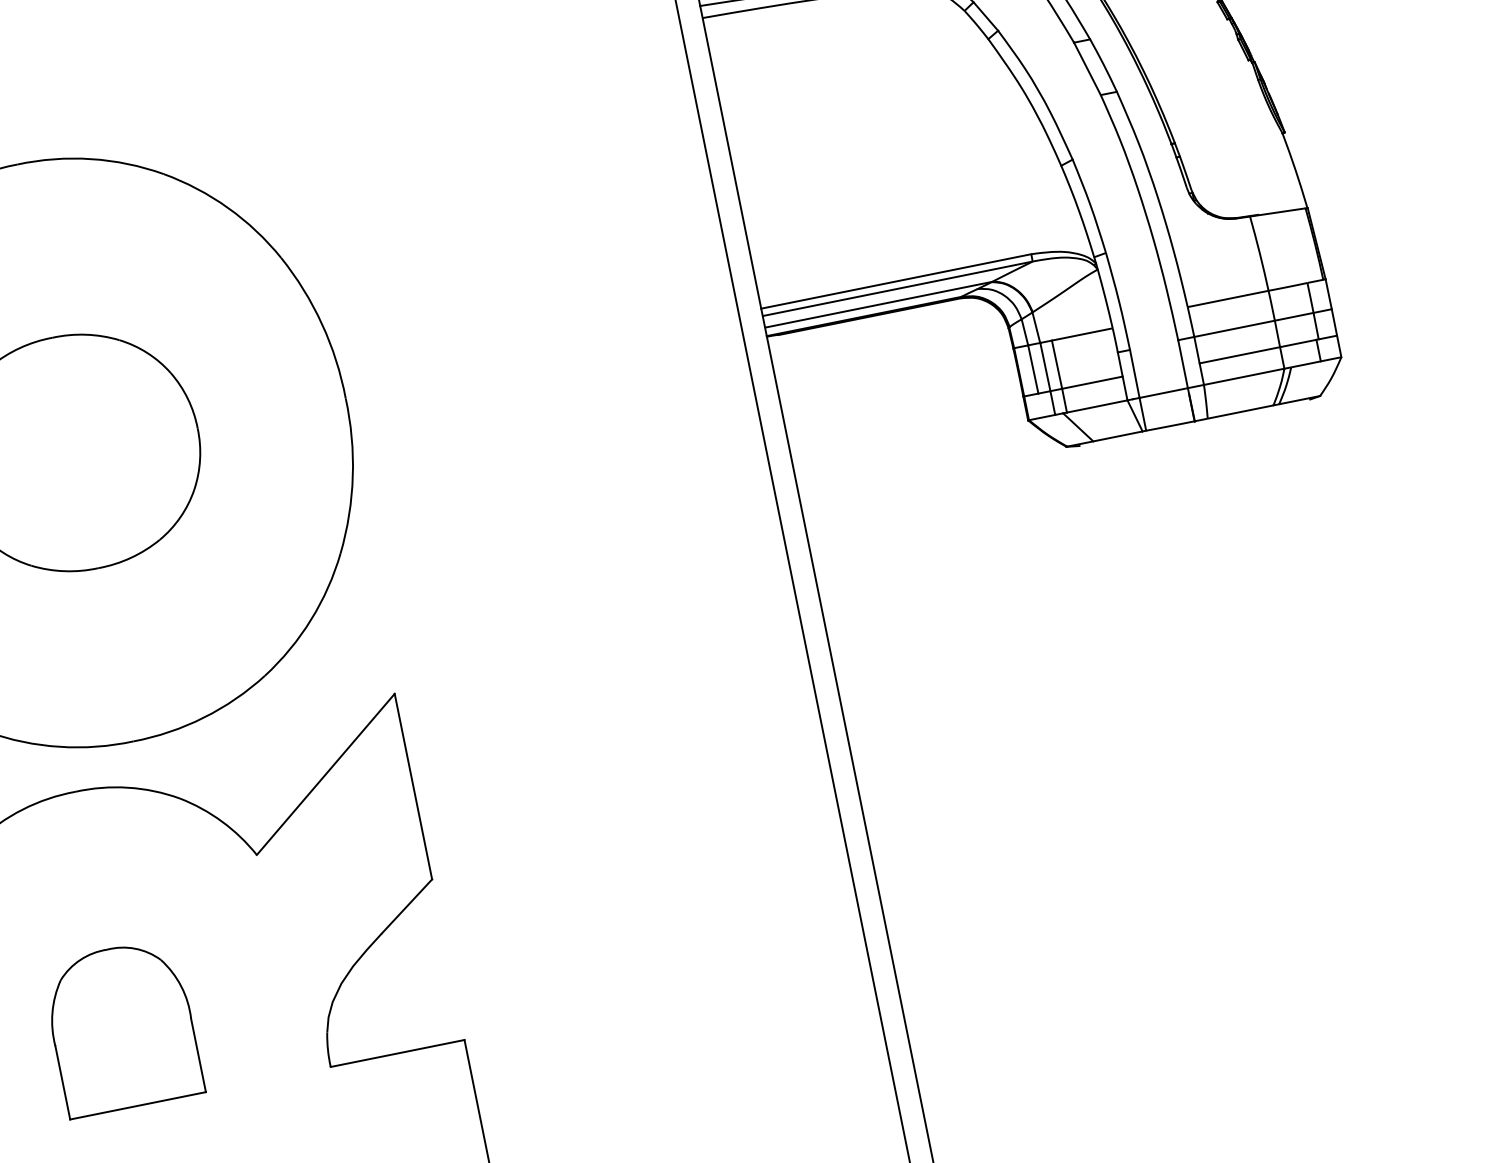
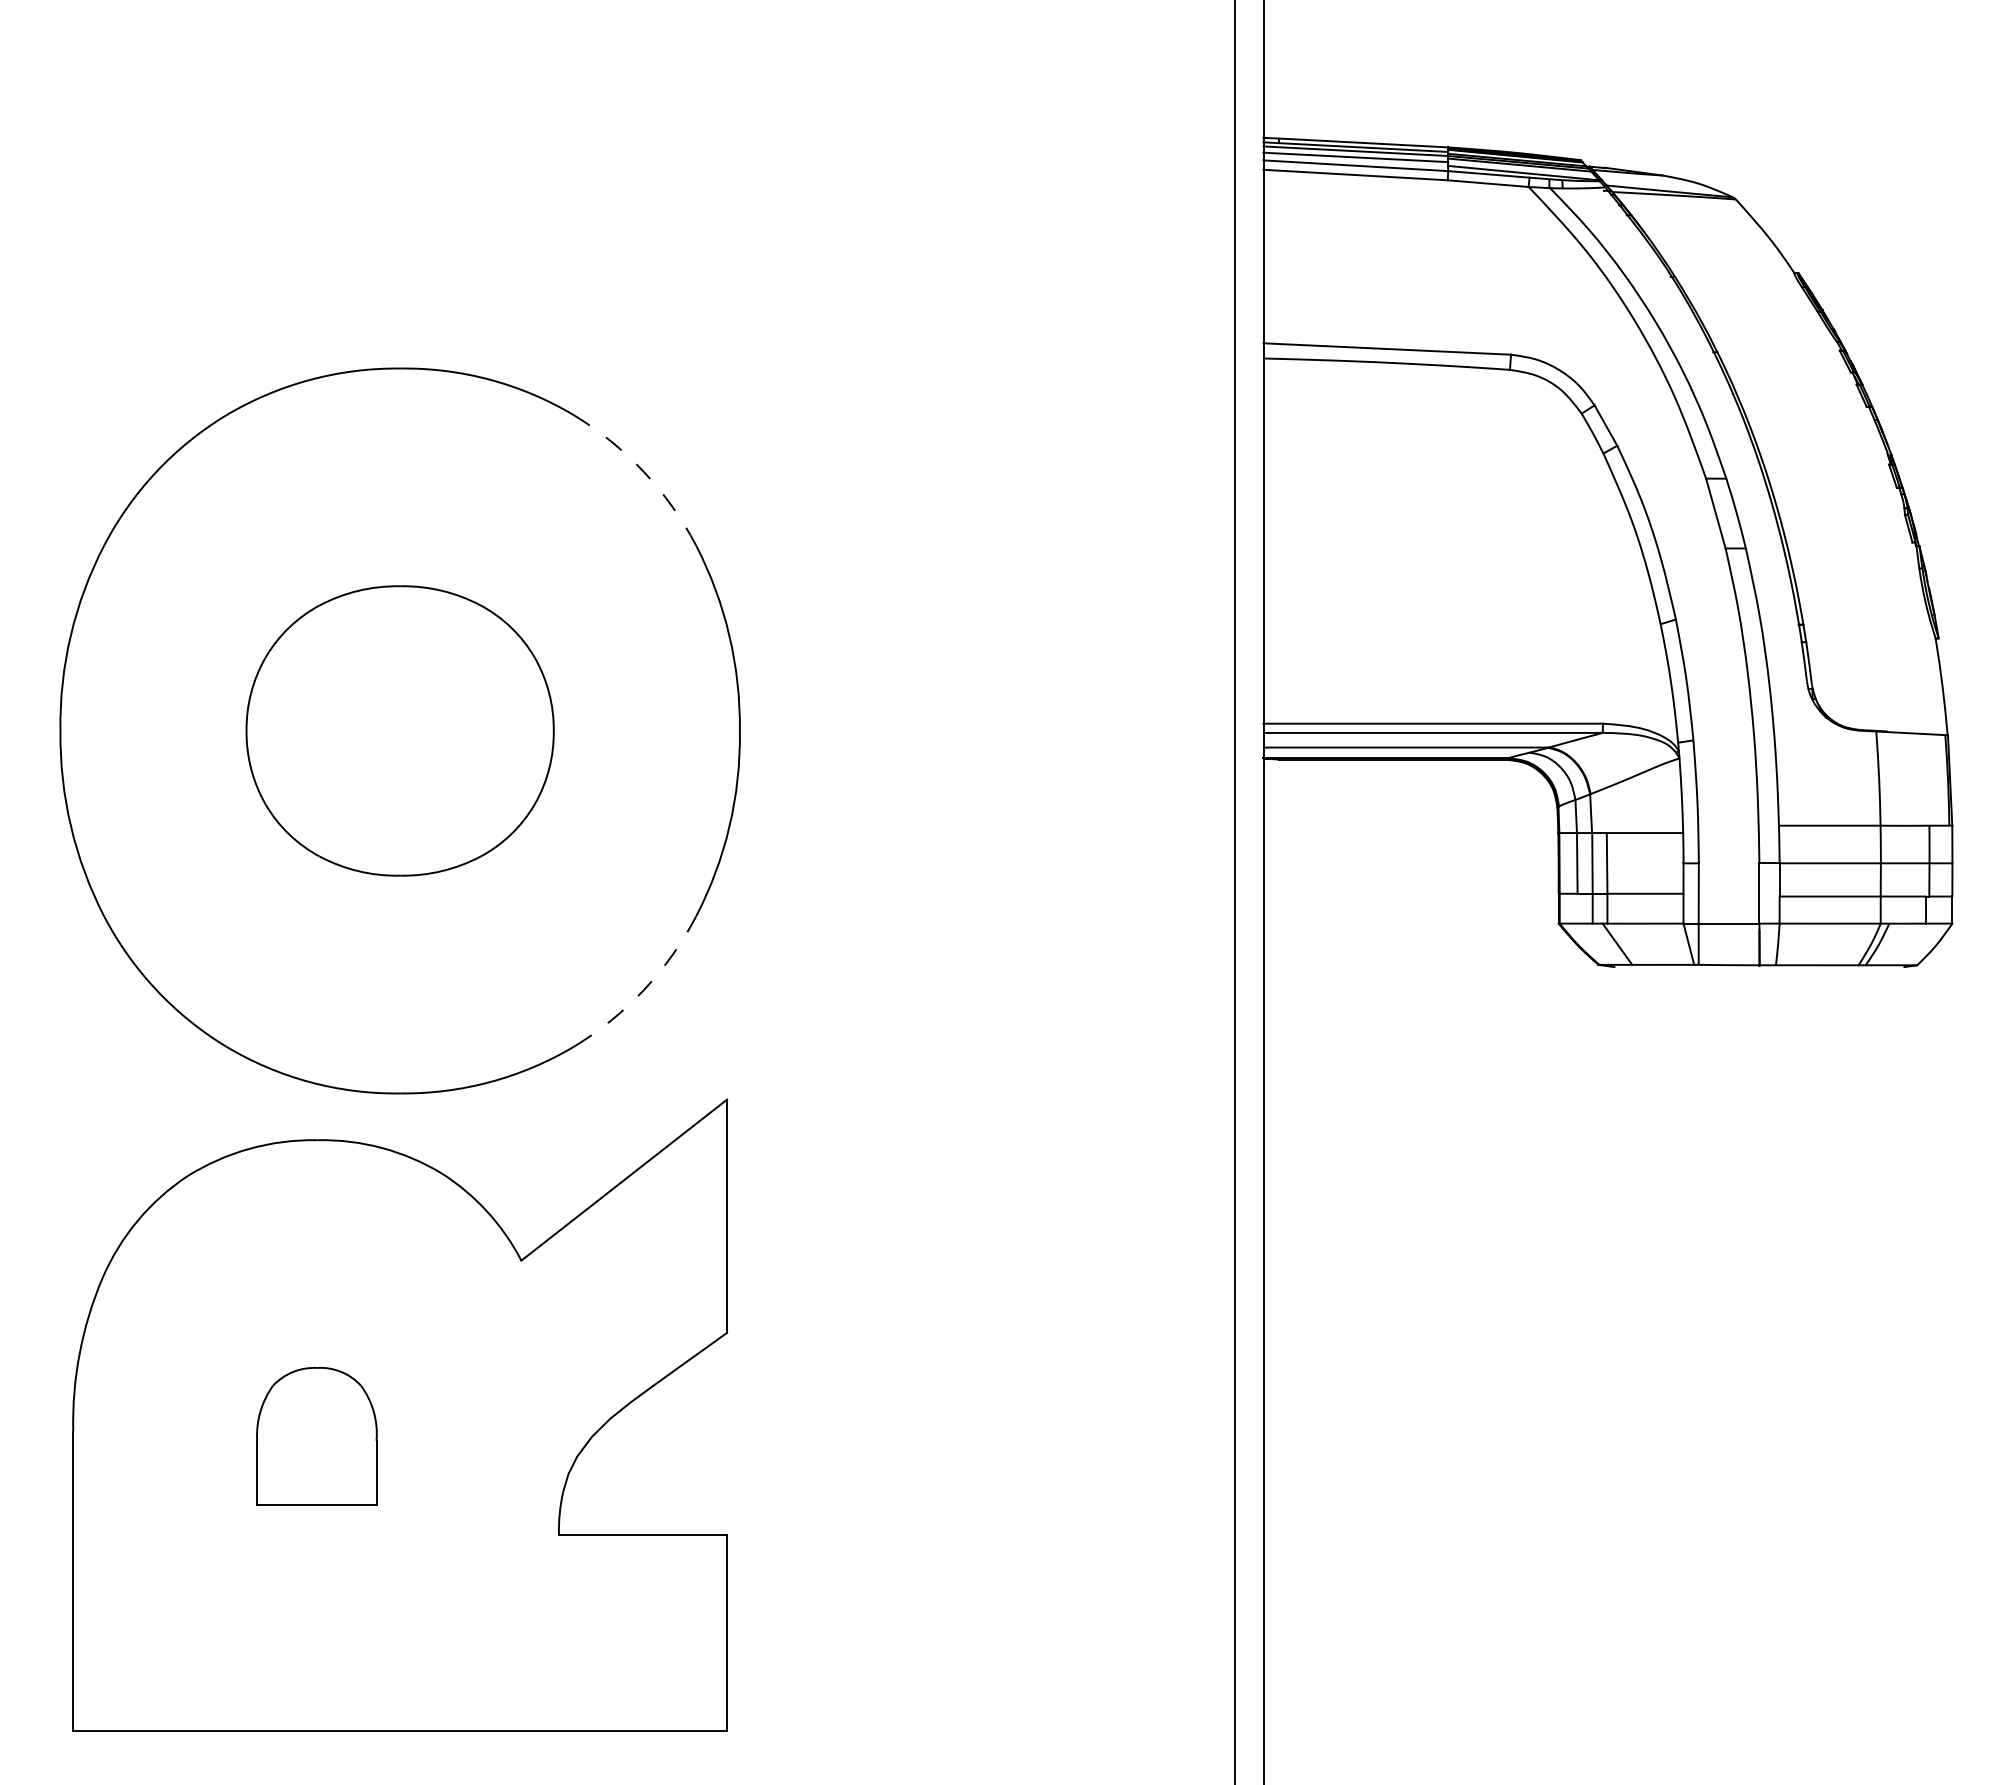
arc: (228, 208) -> (644, 472), solid -> dashed
arc: (311, 619) -> (644, 989), solid -> dashed
part: (122, 1027) -> (316, 1436), size x0.7

